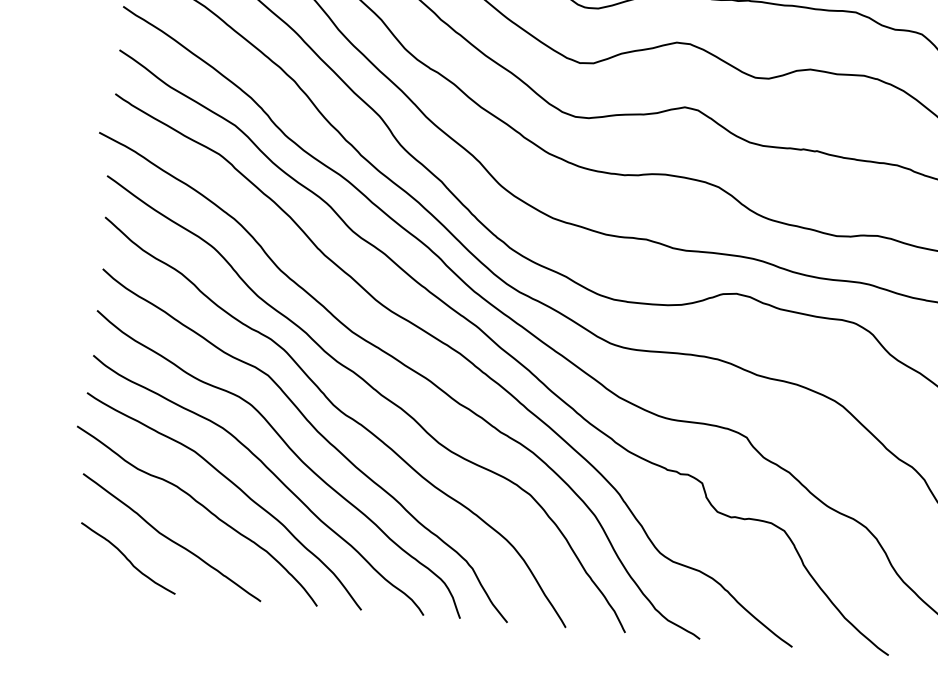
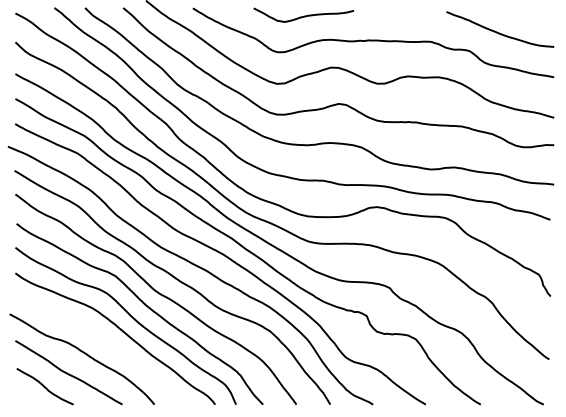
curve: (235, 488) -> (102, 341), removed

